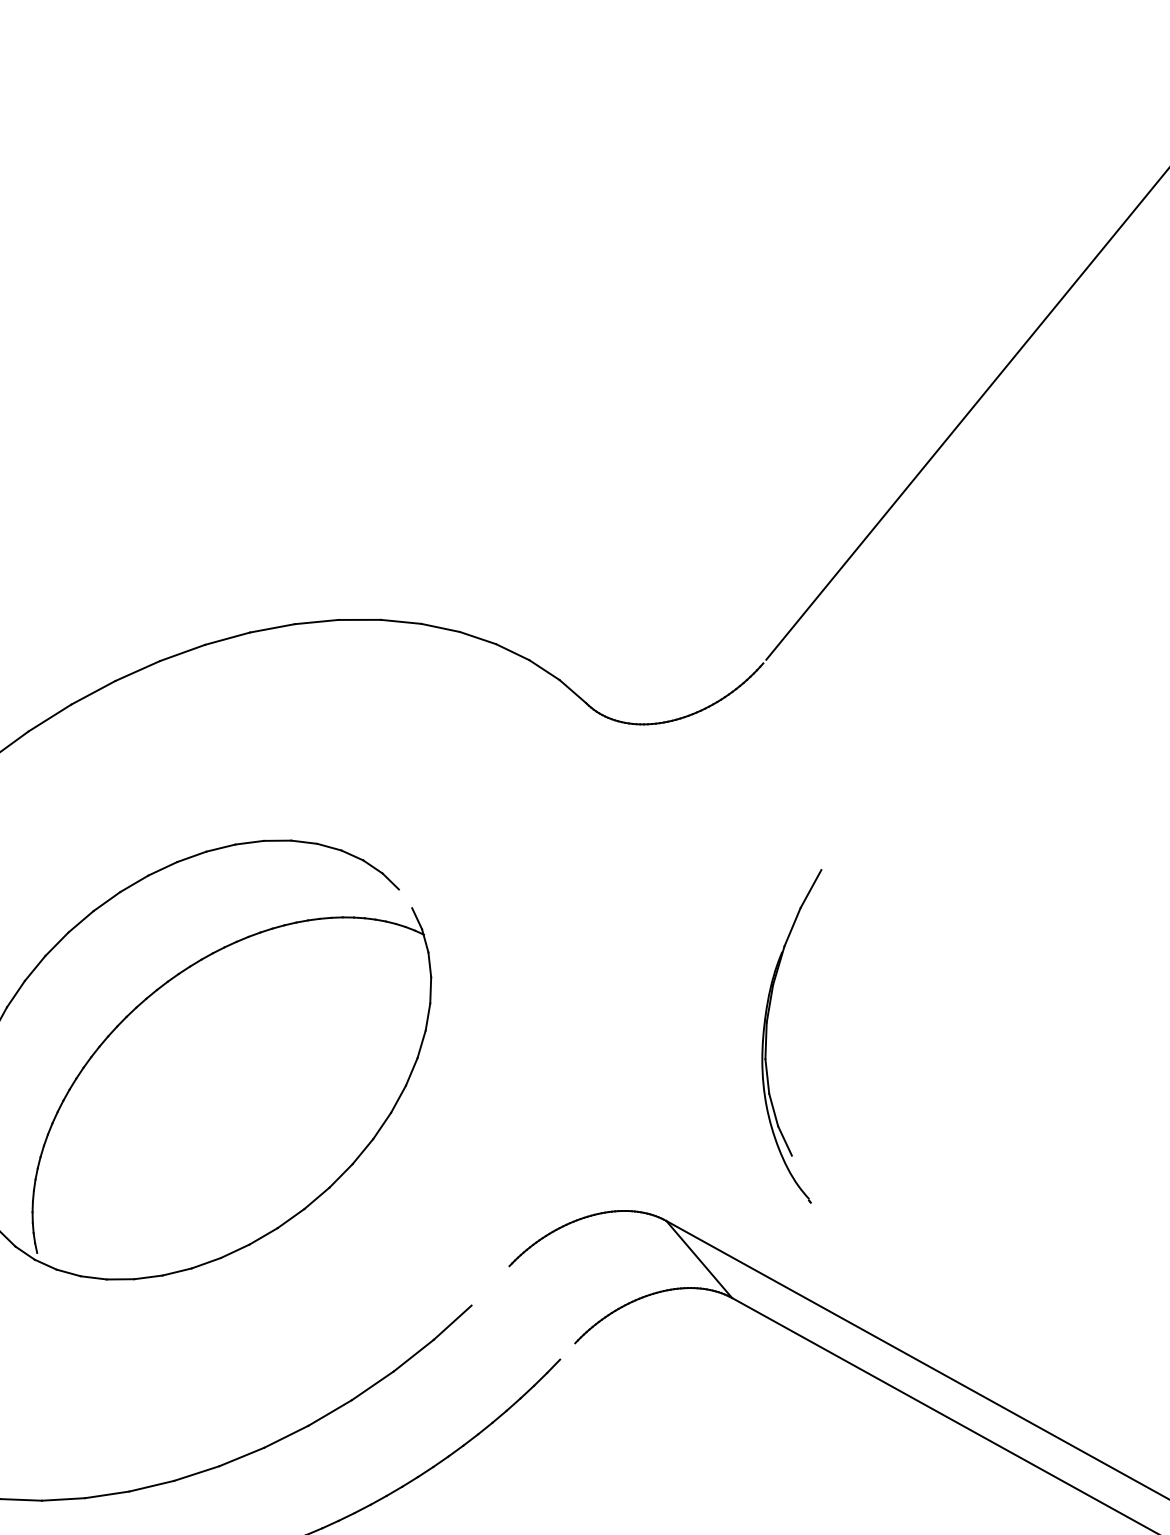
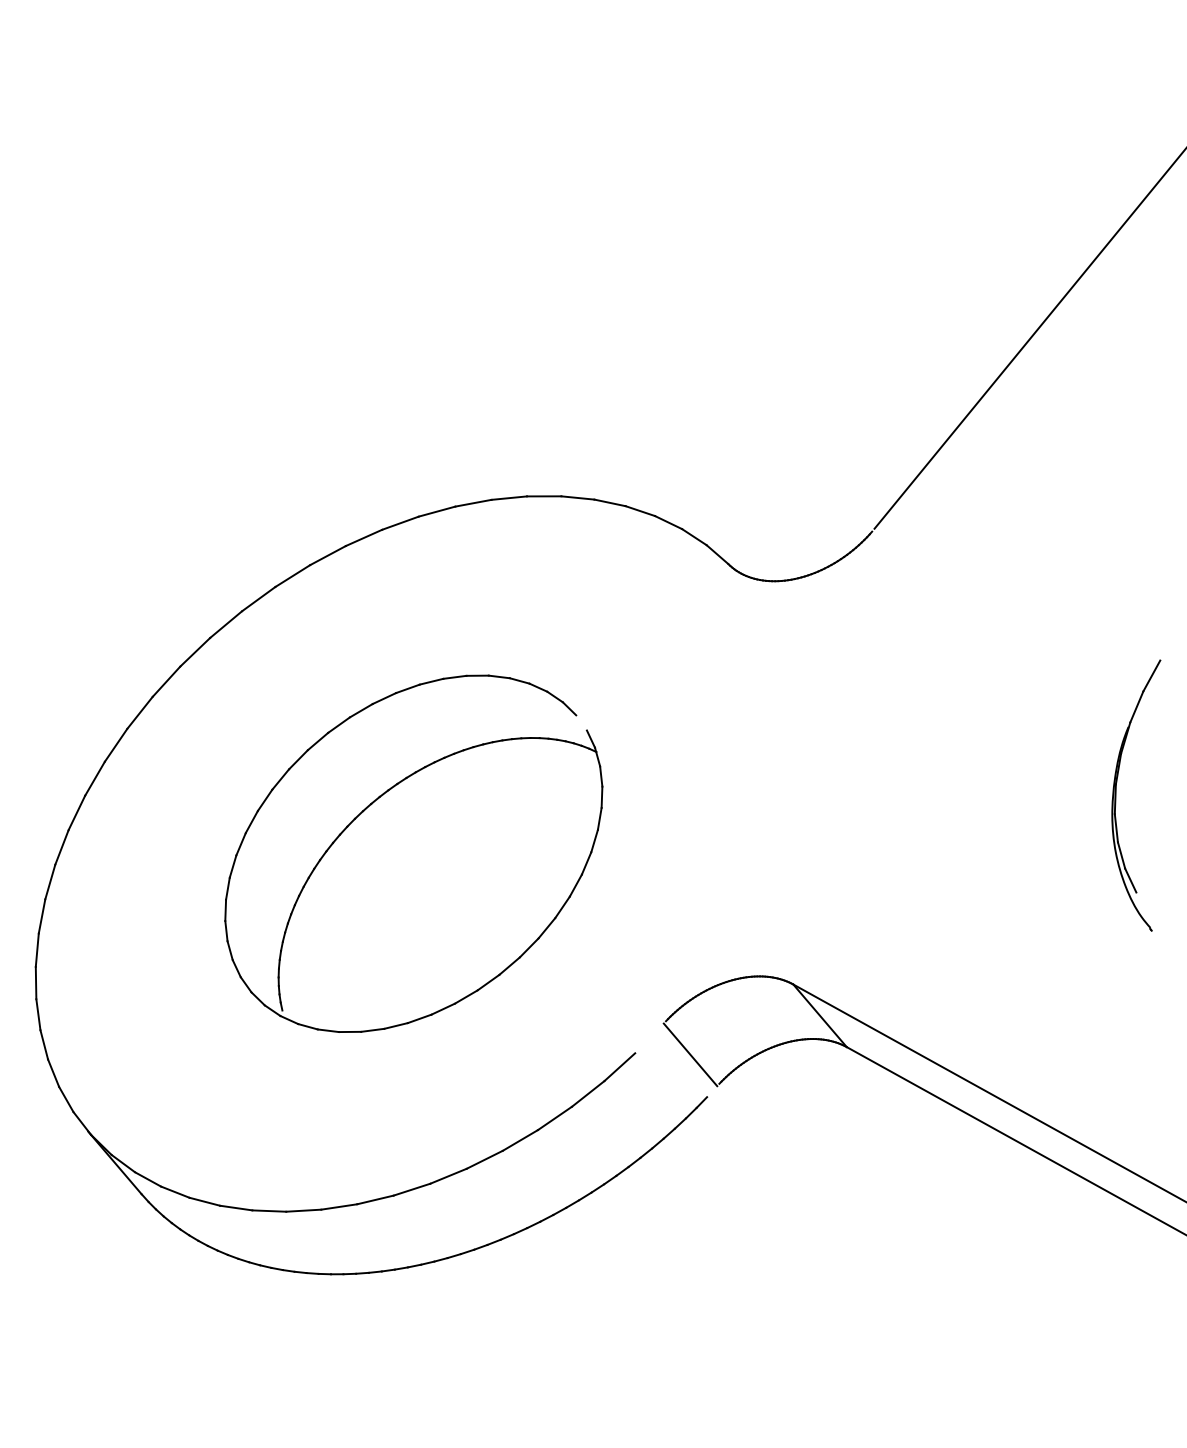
part: (767, 1036) -> (1116, 795), moved
line: (539, 1307) -> (690, 1054), added

